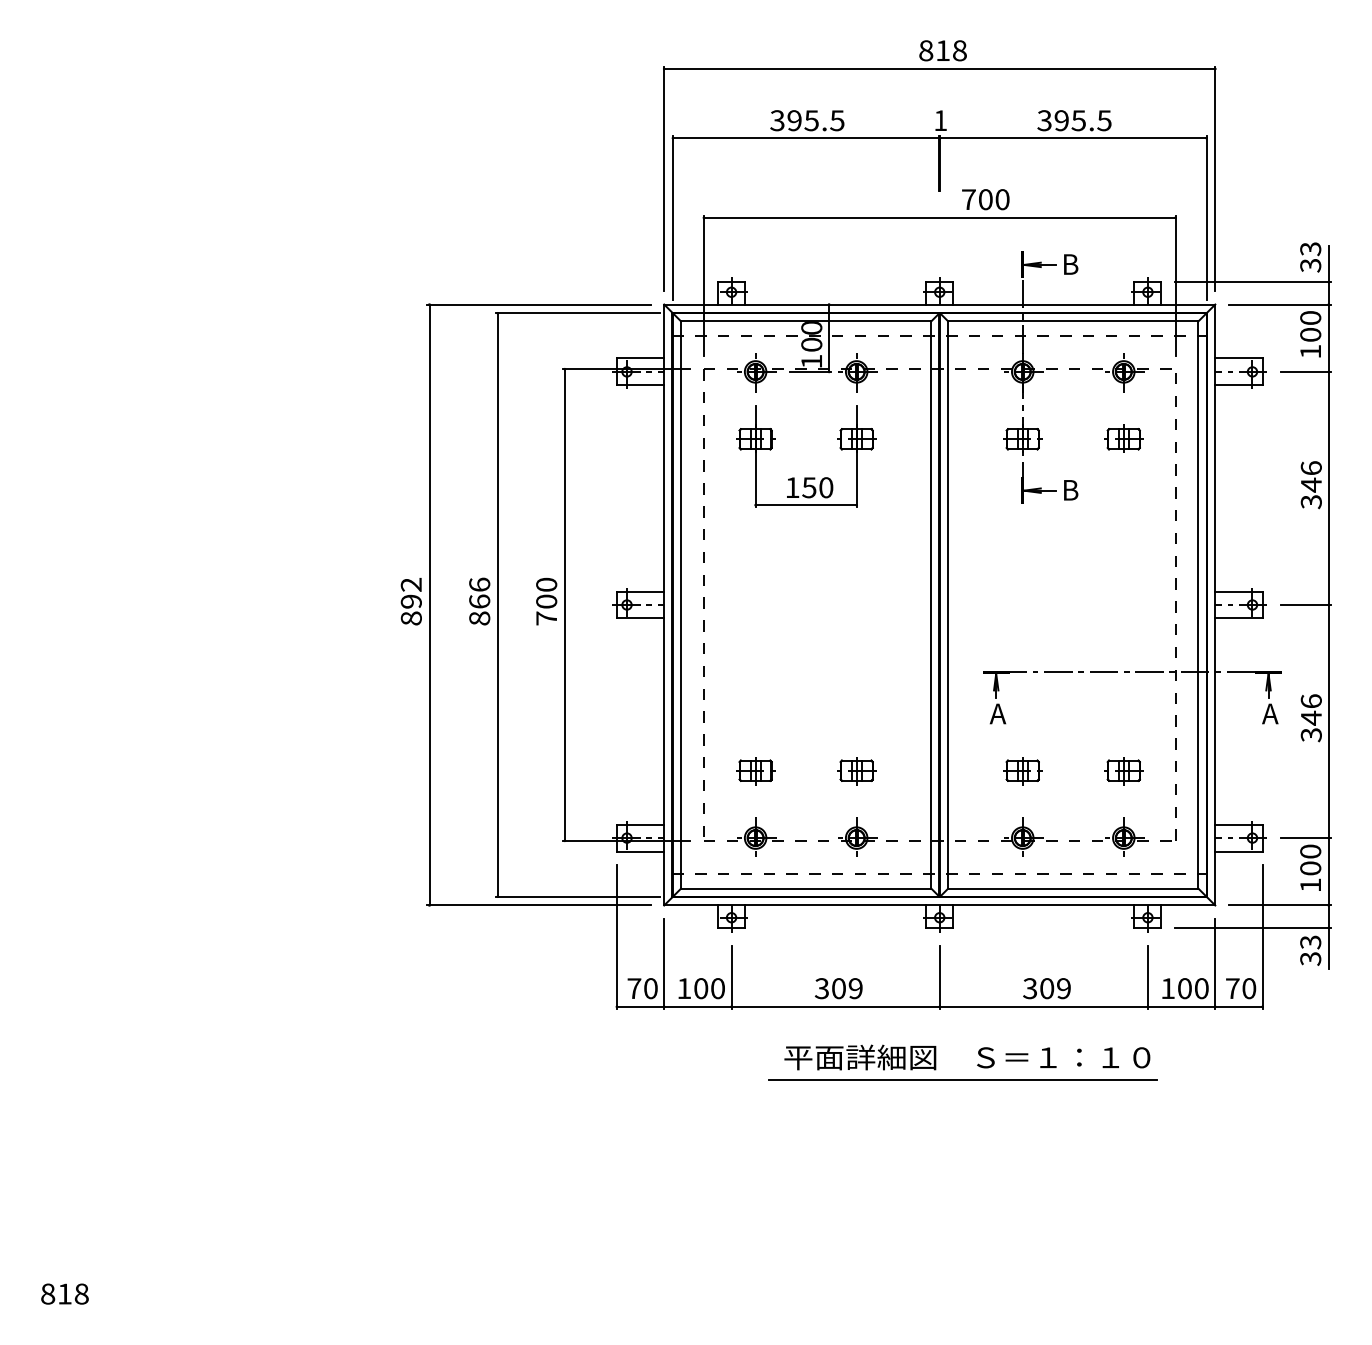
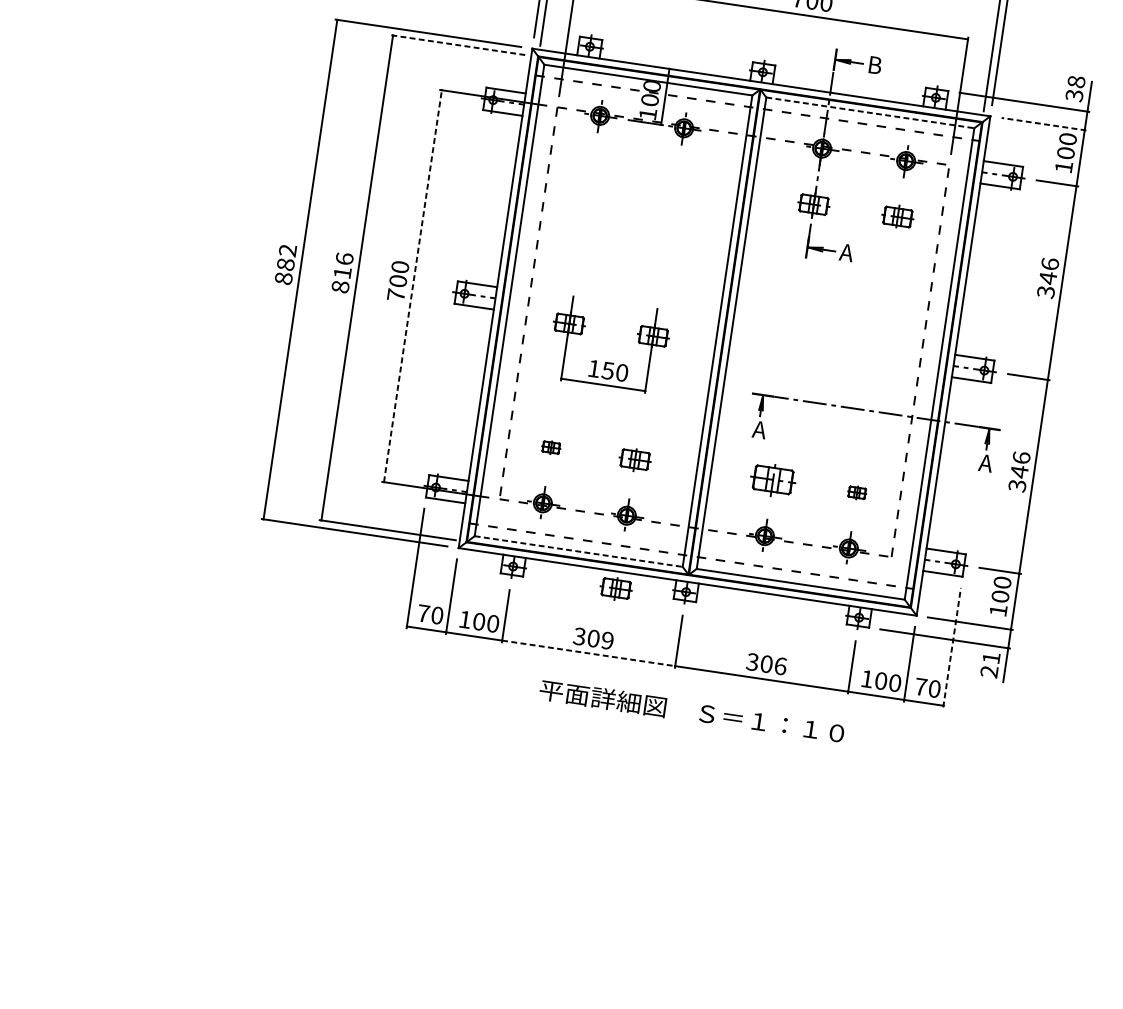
text: (1310, 249) -> (1076, 82), 33 -> 38
line: (1279, 304) -> (1043, 124), solid -> dashed
line: (577, 313) -> (459, 45), solid -> dashed
line: (1073, 321) -> (870, 113), solid -> dashed
part: (806, 477) -> (606, 361), moved
text: (1069, 490) -> (846, 252), B -> A
text: (410, 601) -> (285, 264), 892 -> 882
text: (479, 601) -> (342, 272), 866 -> 816
line: (564, 605) -> (412, 286), solid -> dashed
part: (755, 771) -> (550, 447), size x0.6
part: (1022, 771) -> (772, 480), size x1.4
part: (1123, 771) -> (856, 493), size x0.6
line: (806, 888) -> (578, 551), solid -> dashed
part: (856, 926) -> (615, 589), added
line: (1262, 936) -> (952, 647), solid -> dashed
text: (1310, 950) -> (990, 664), 33 -> 21
text: (1064, 988) -> (781, 666), 309 -> 306
line: (836, 1006) -> (589, 653), solid -> dashed
line: (962, 1079) -> (685, 729), removed

